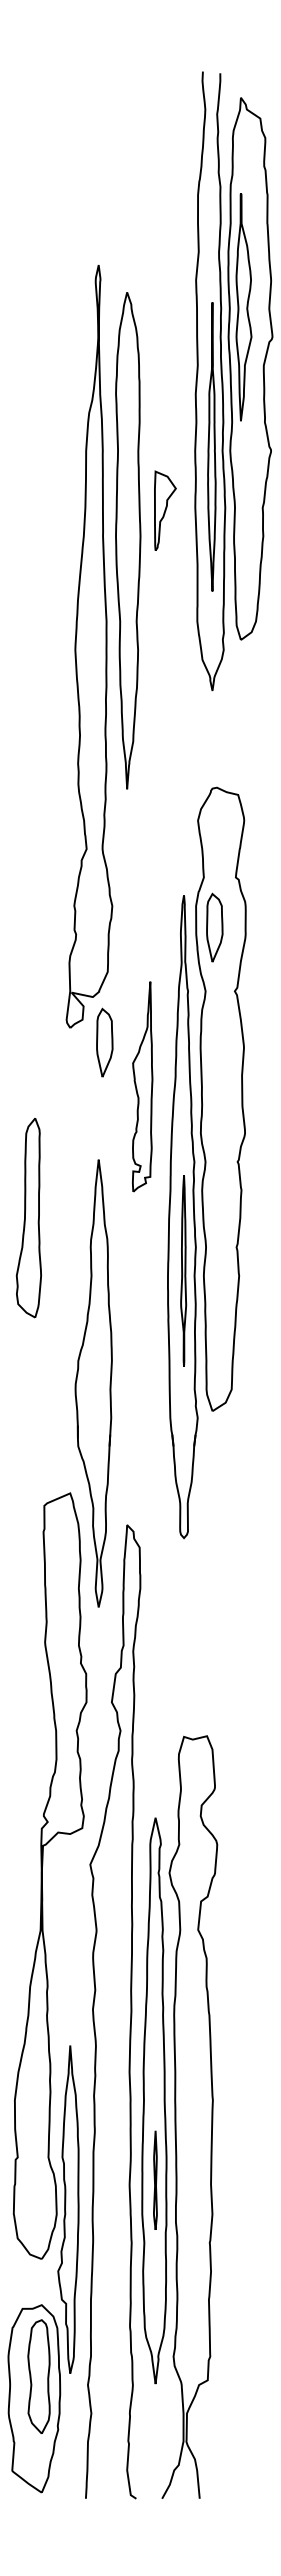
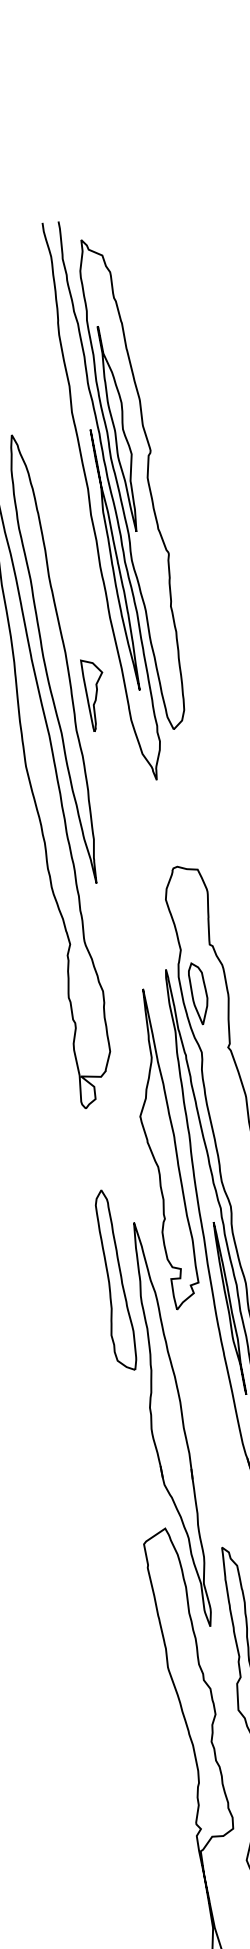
part: (165, 510) -> (96, 693), moved
part: (104, 1042) -> (119, 1115), removed
part: (142, 1086) -> (161, 1149), size x1.67
part: (28, 1218) -> (112, 1281), moved

